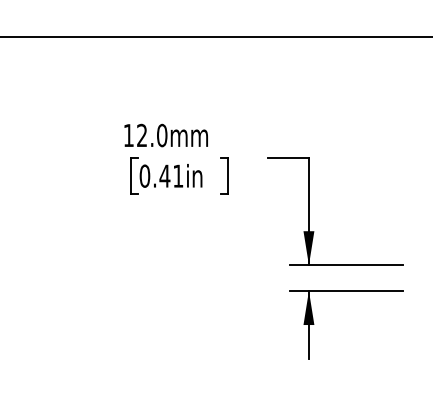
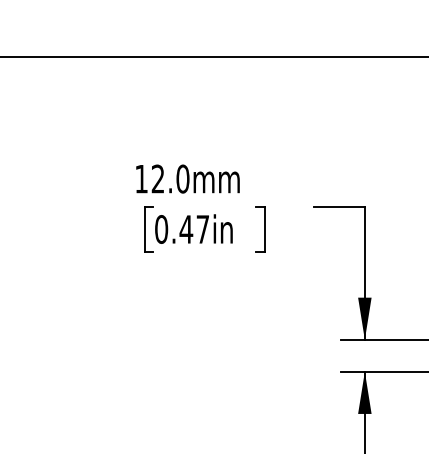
text: (178, 175) -> (203, 228), 0.41in -> 0.47in

